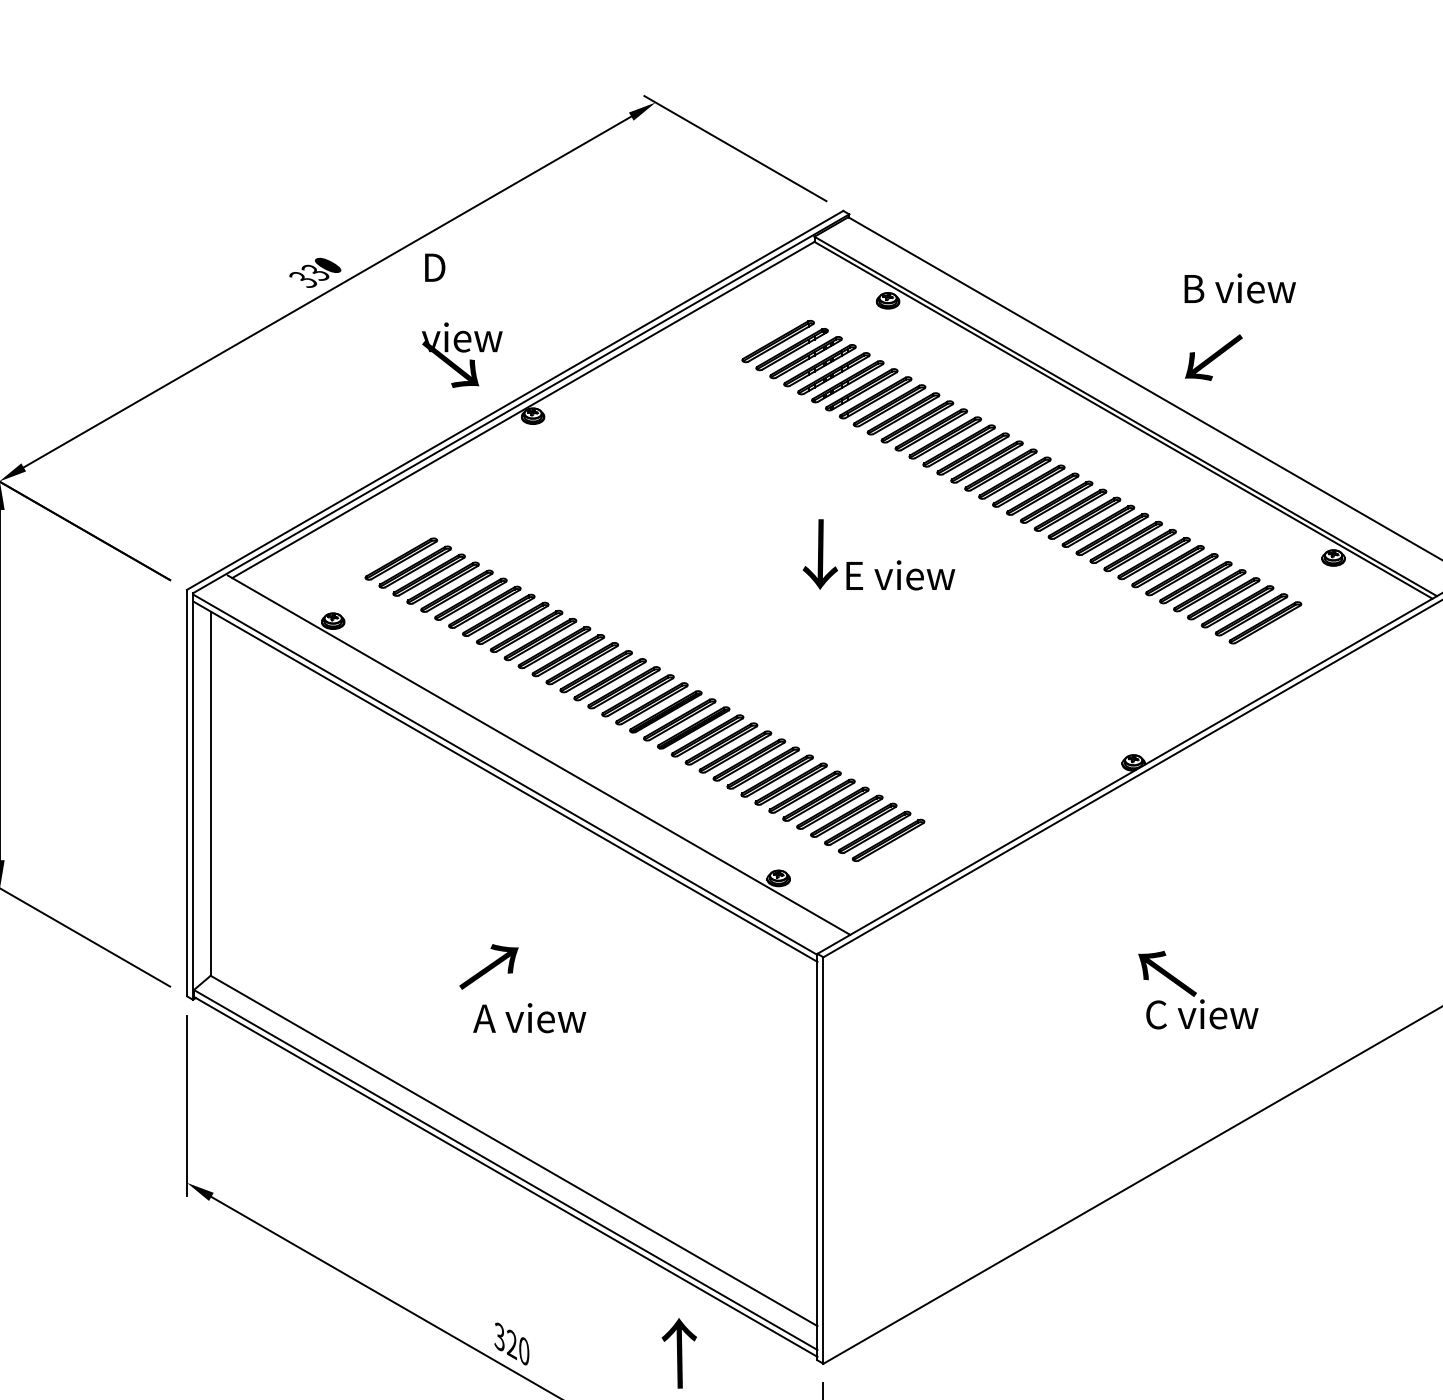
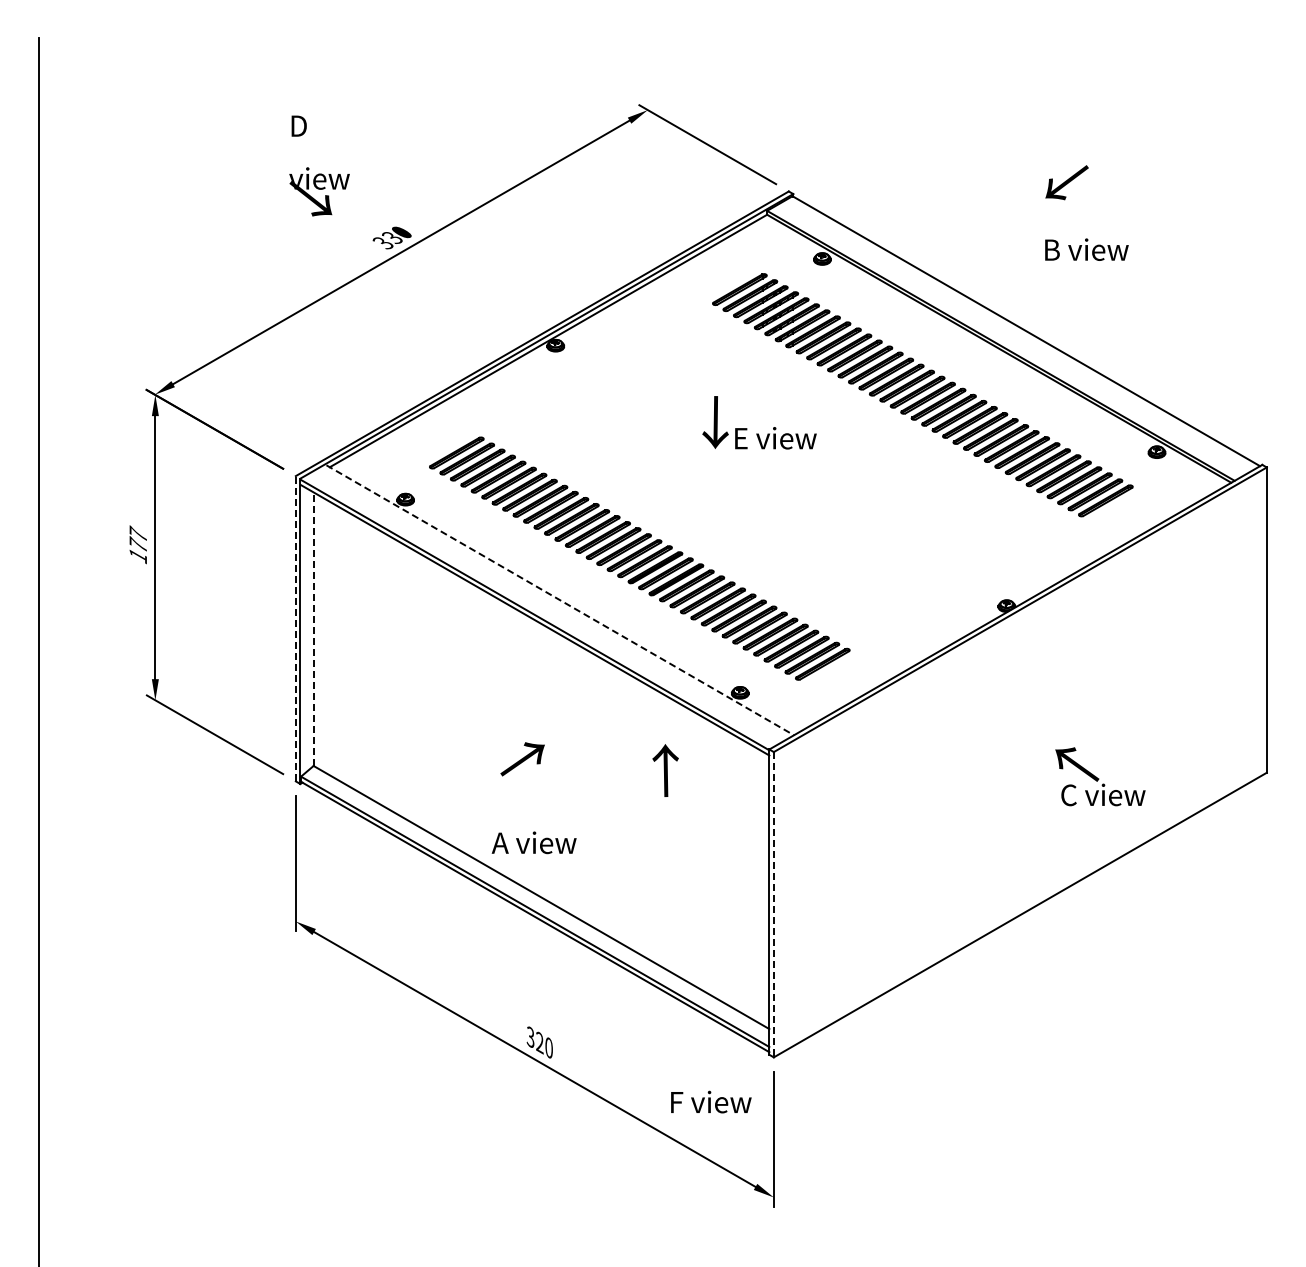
text: (462, 320) -> (319, 165), moved
text: (1213, 357) -> (1066, 182), moved
text: (878, 554) -> (759, 422), moved
line: (539, 755) -> (560, 600), solid -> dashed
line: (186, 792) -> (295, 628), solid -> dashed
line: (210, 794) -> (313, 629), solid -> dashed
text: (1198, 989) -> (1100, 776), moved
text: (528, 1017) -> (533, 842), moved
line: (822, 1160) -> (773, 904), solid -> dashed
text: (679, 1353) -> (665, 770), moved

